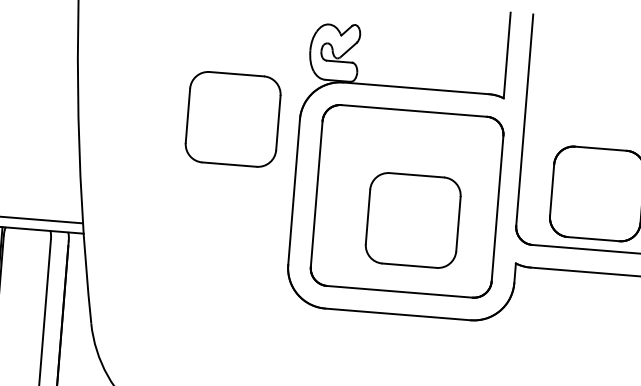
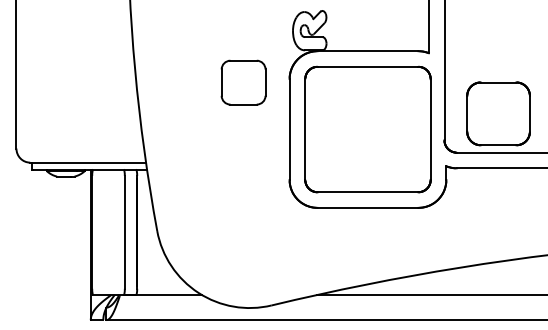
part: (232, 119) -> (243, 82), size x0.7
part: (413, 220) -> (373, 142), removed

